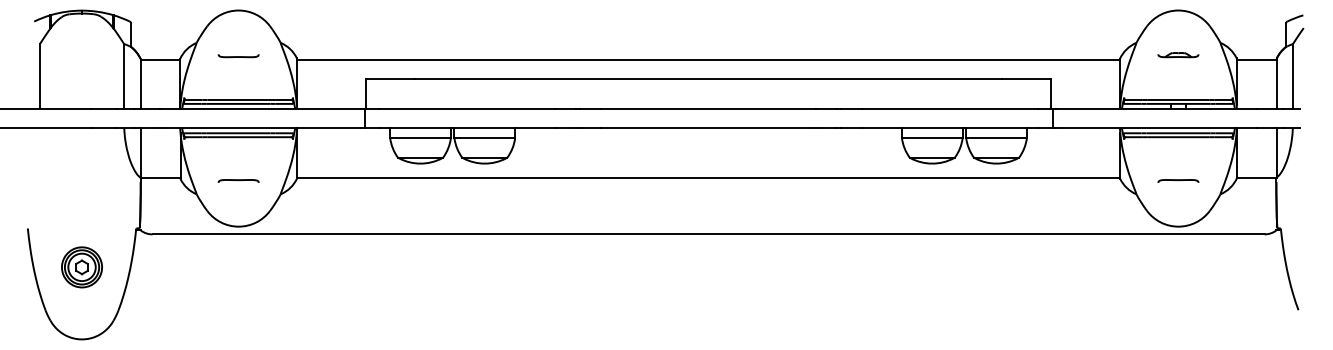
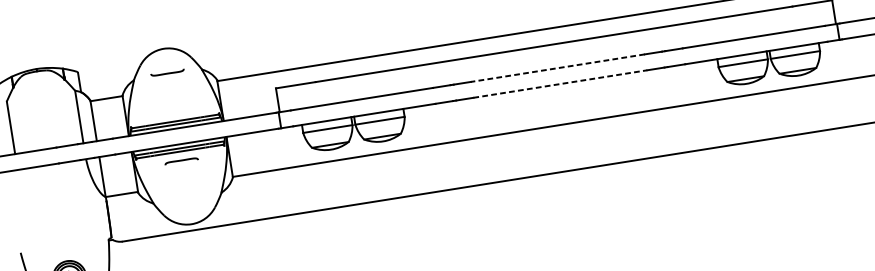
curve: (238, 56) -> (167, 73), moved
line: (708, 108) -> (557, 67), solid -> dashed
line: (709, 128) -> (561, 84), solid -> dashed
curve: (238, 180) -> (181, 160), moved

